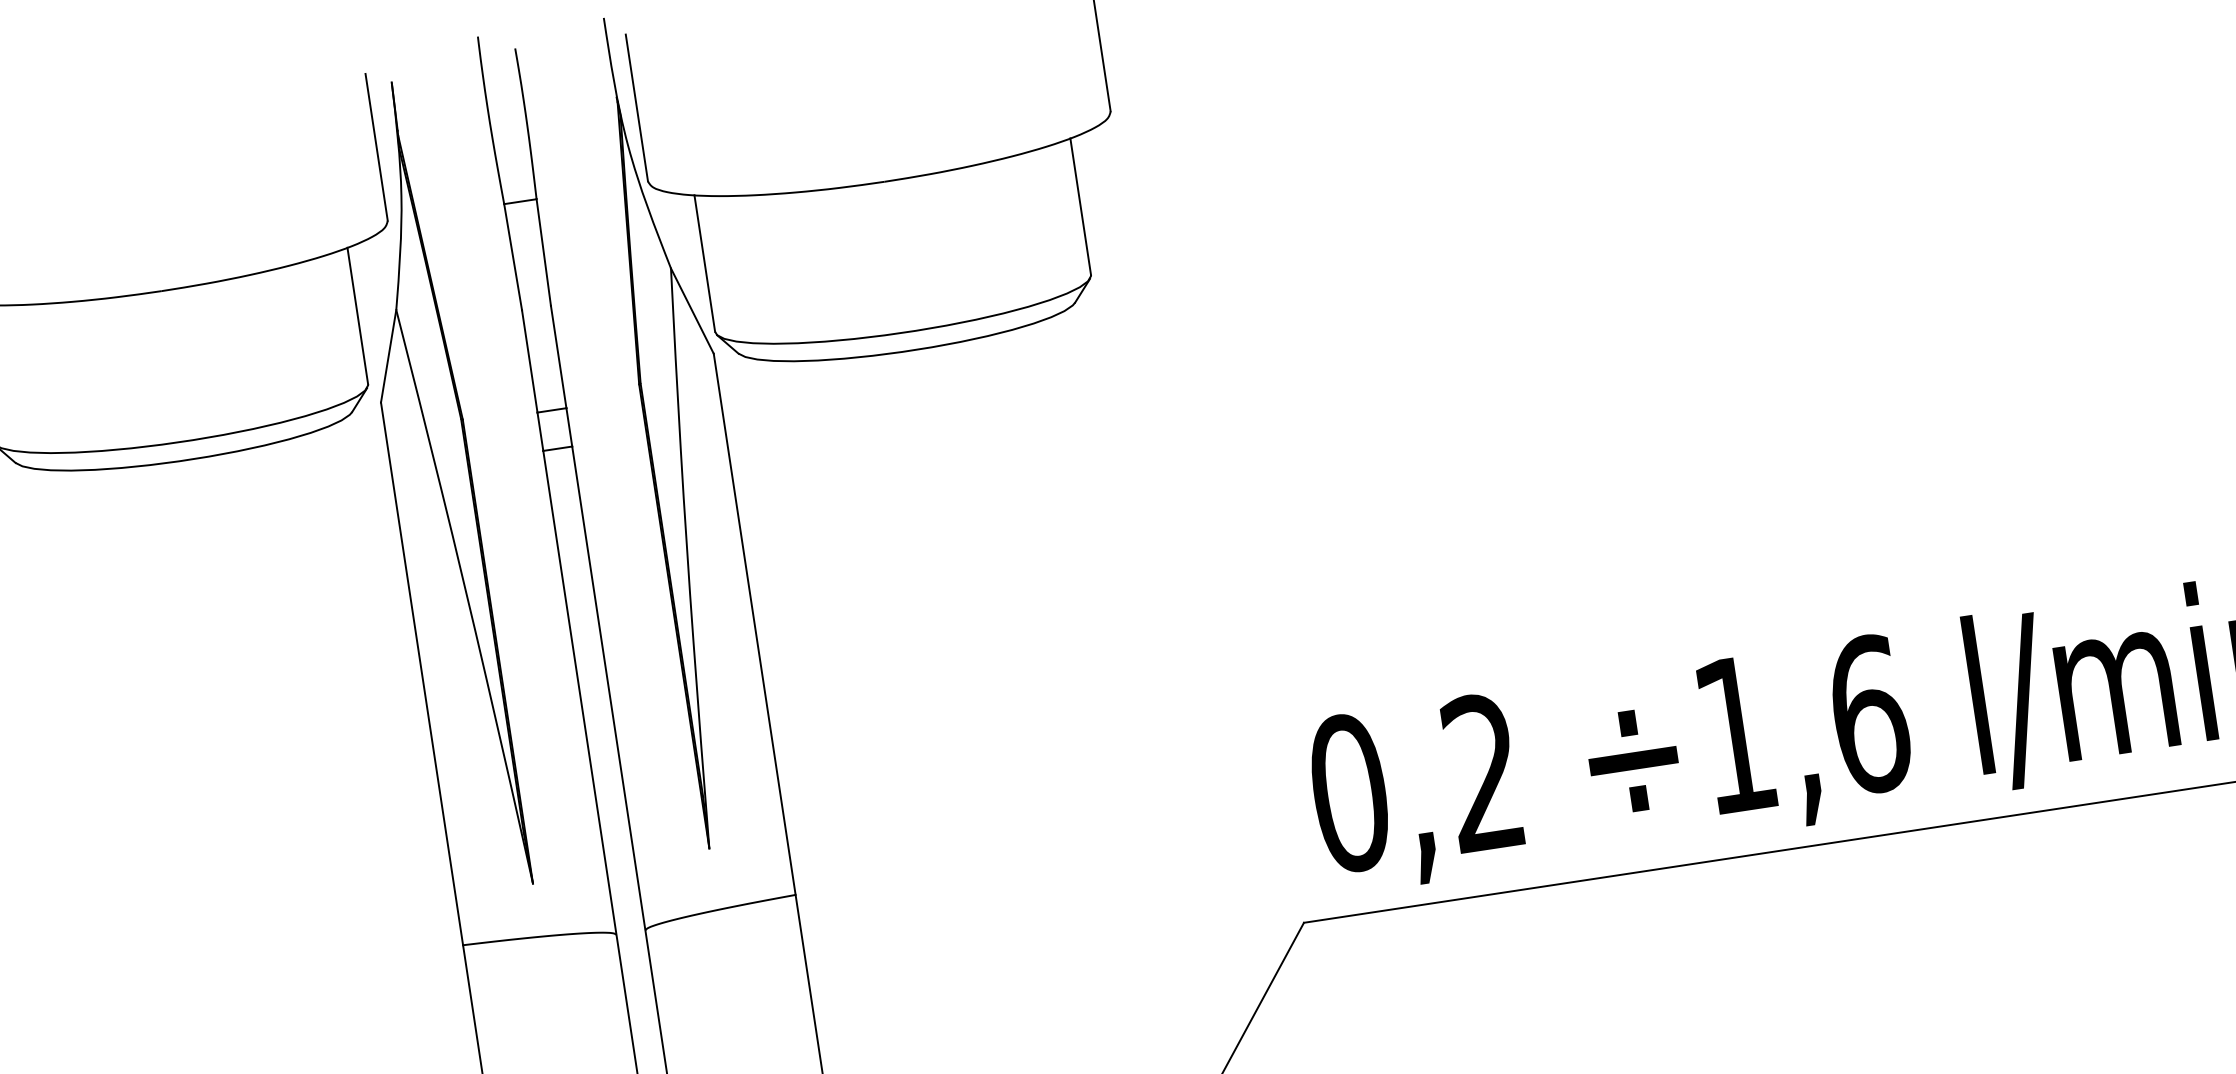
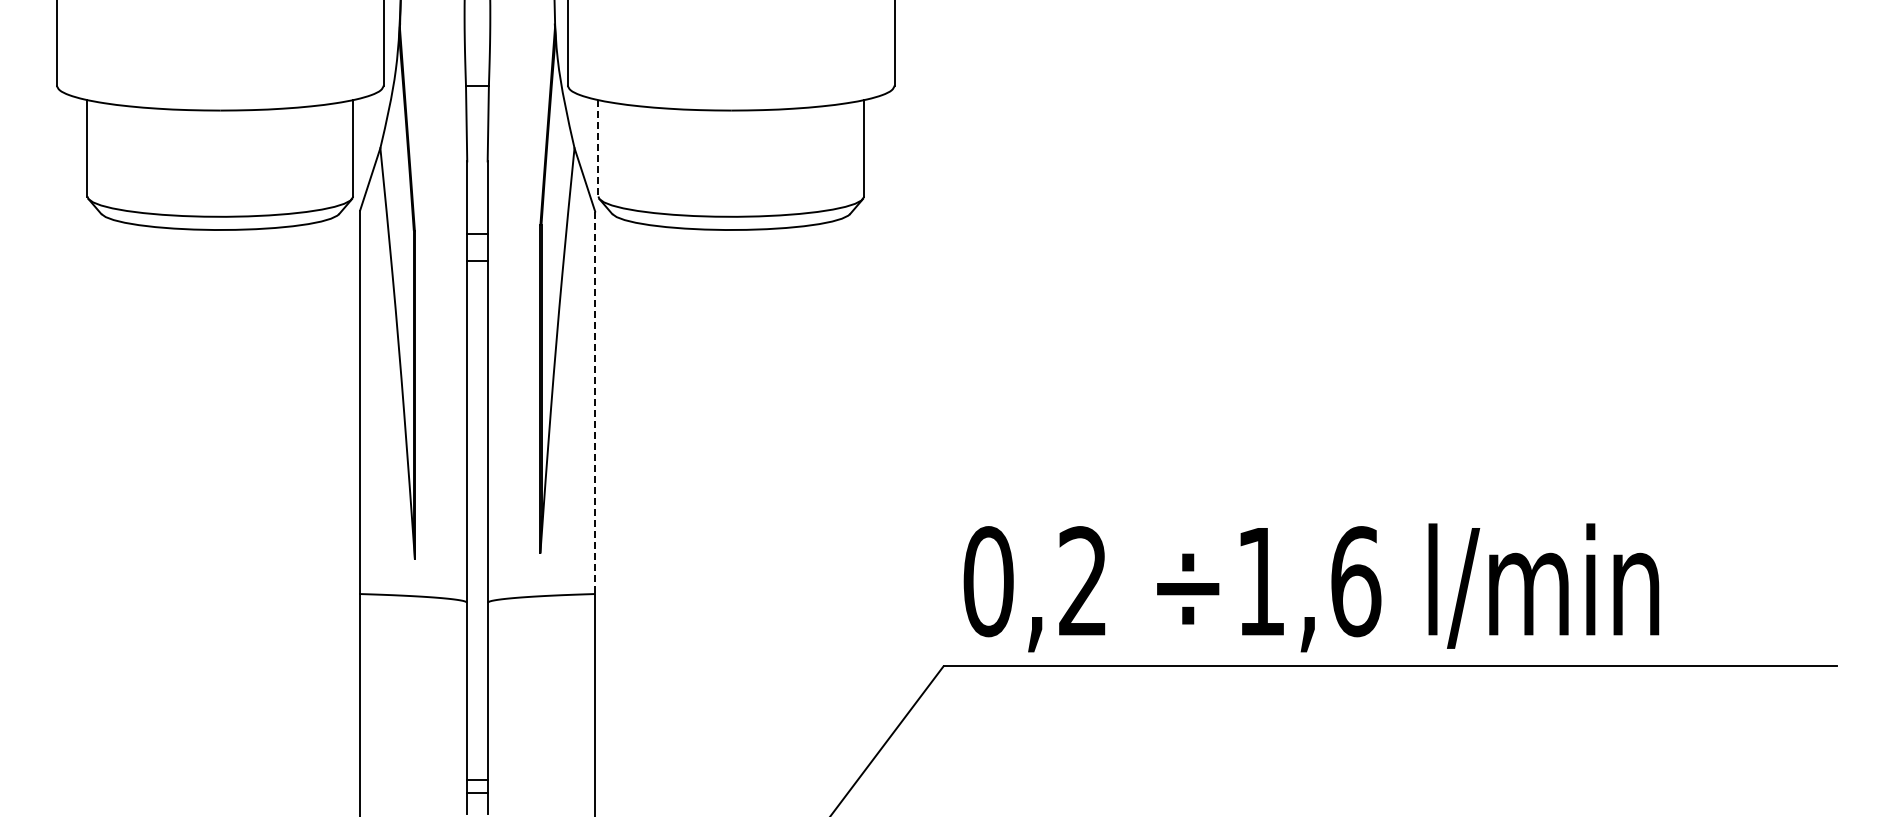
line: (704, 263) -> (598, 148), solid -> dashed
line: (755, 625) -> (595, 403), solid -> dashed

